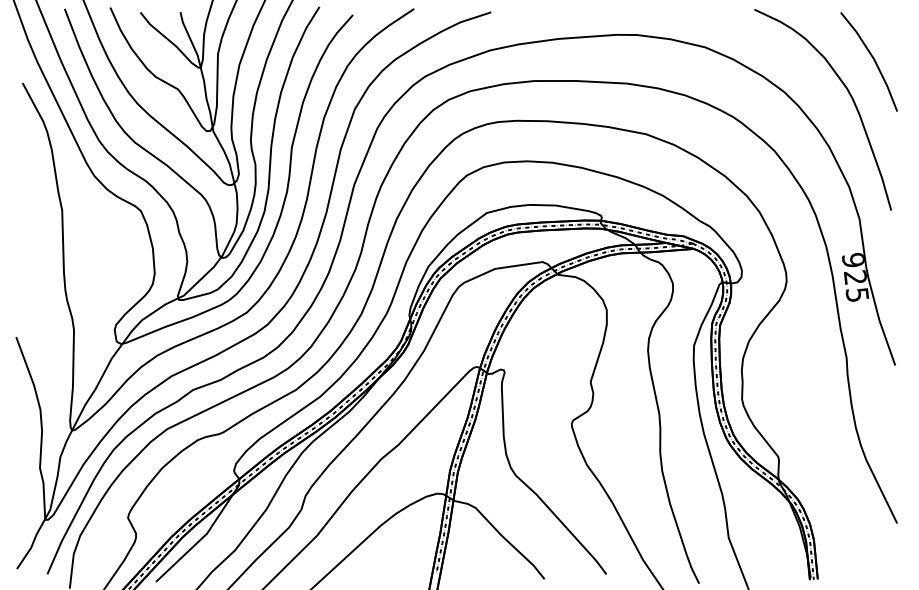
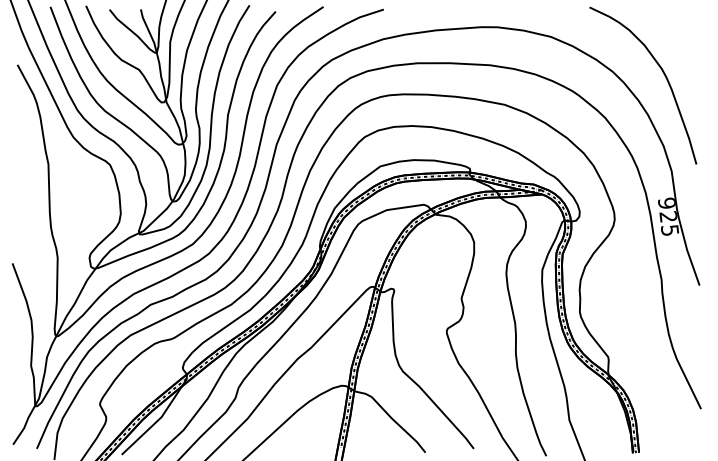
line: (873, 60) -> (682, 47), removed

